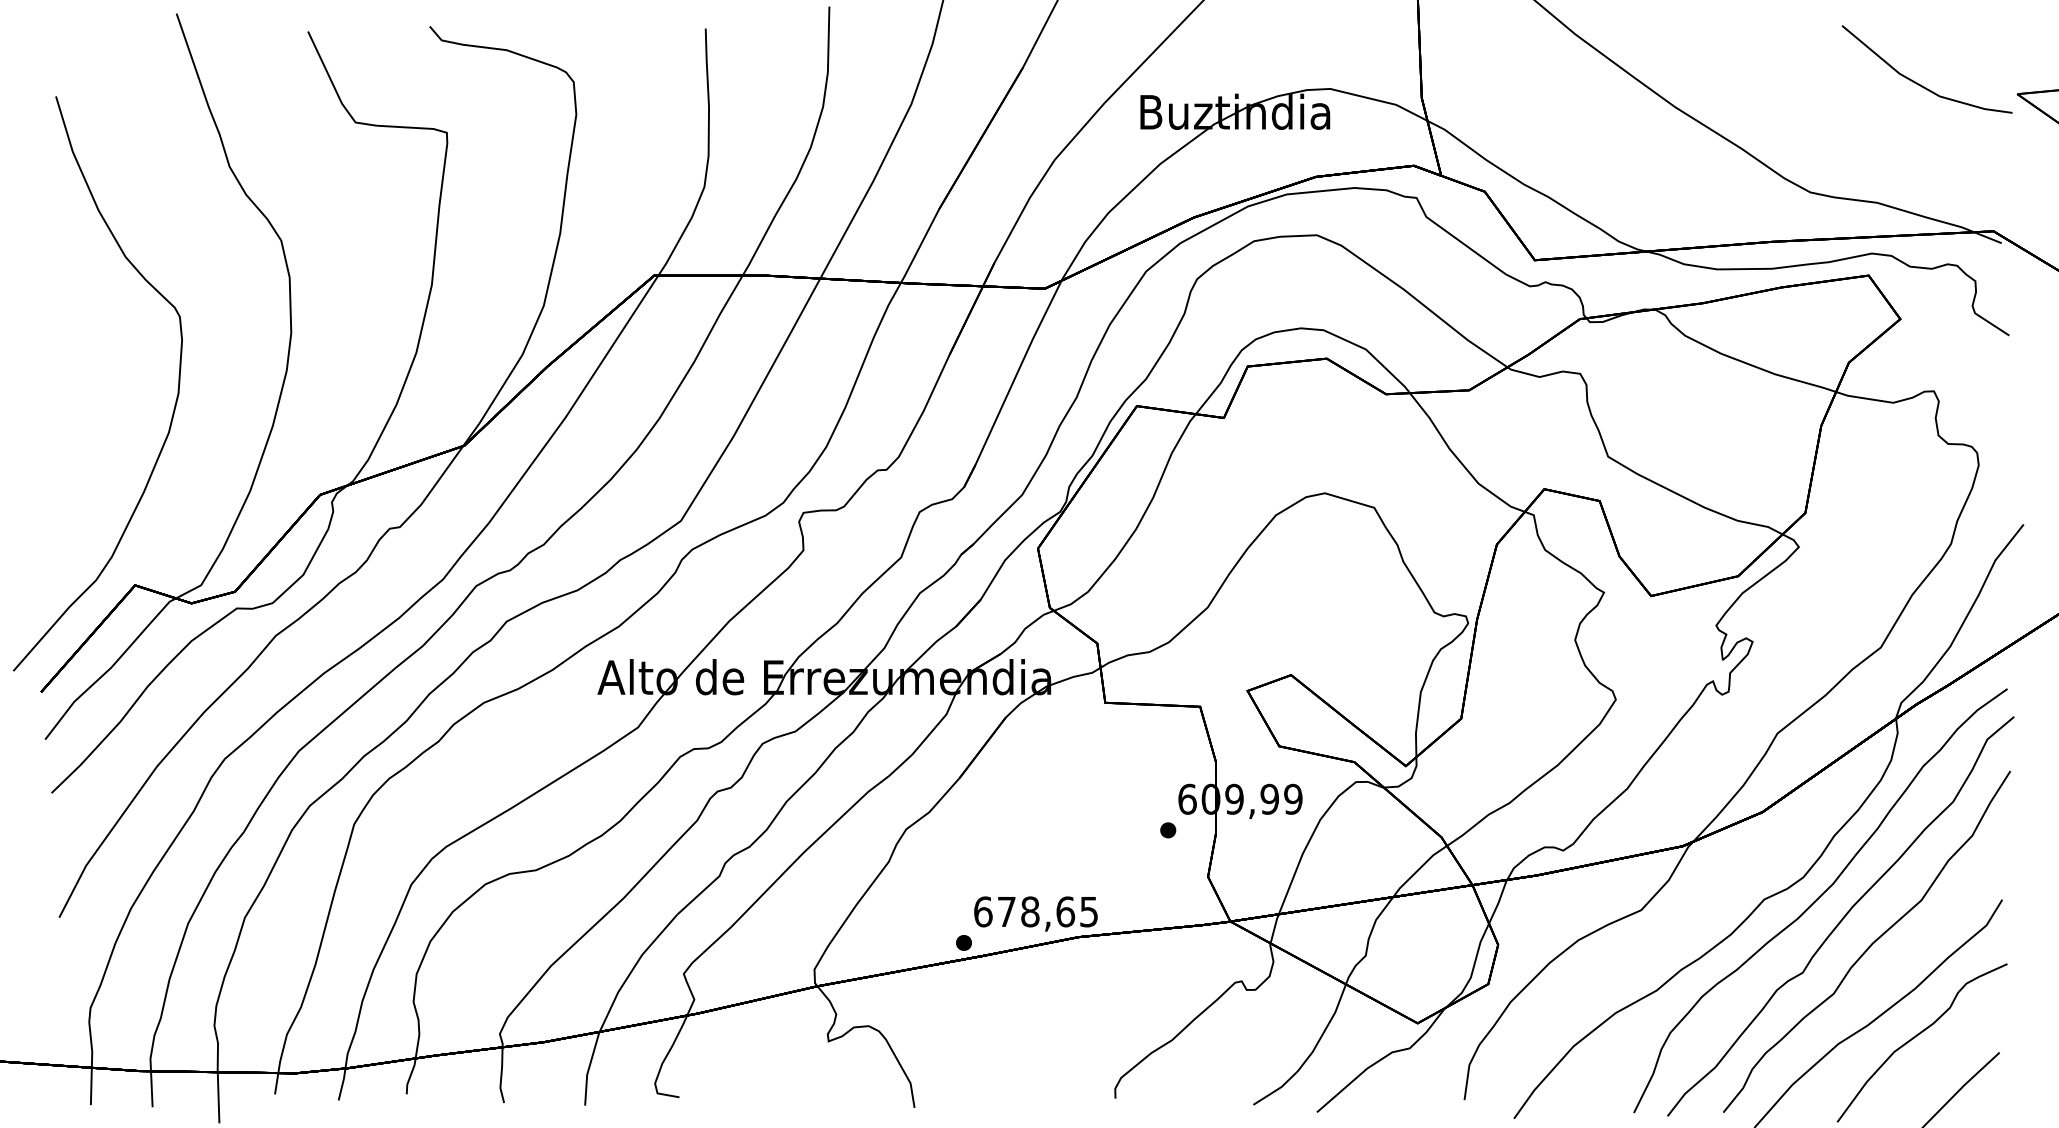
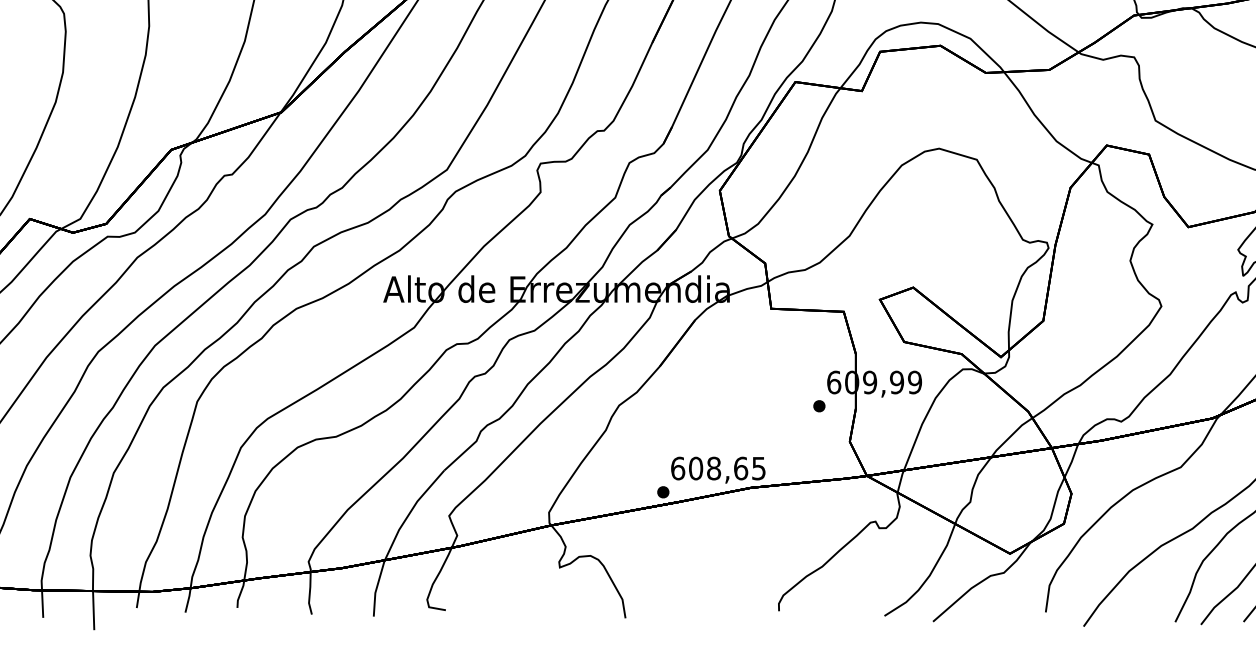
text: (1006, 911) -> (695, 468), 678,65 -> 608,65

